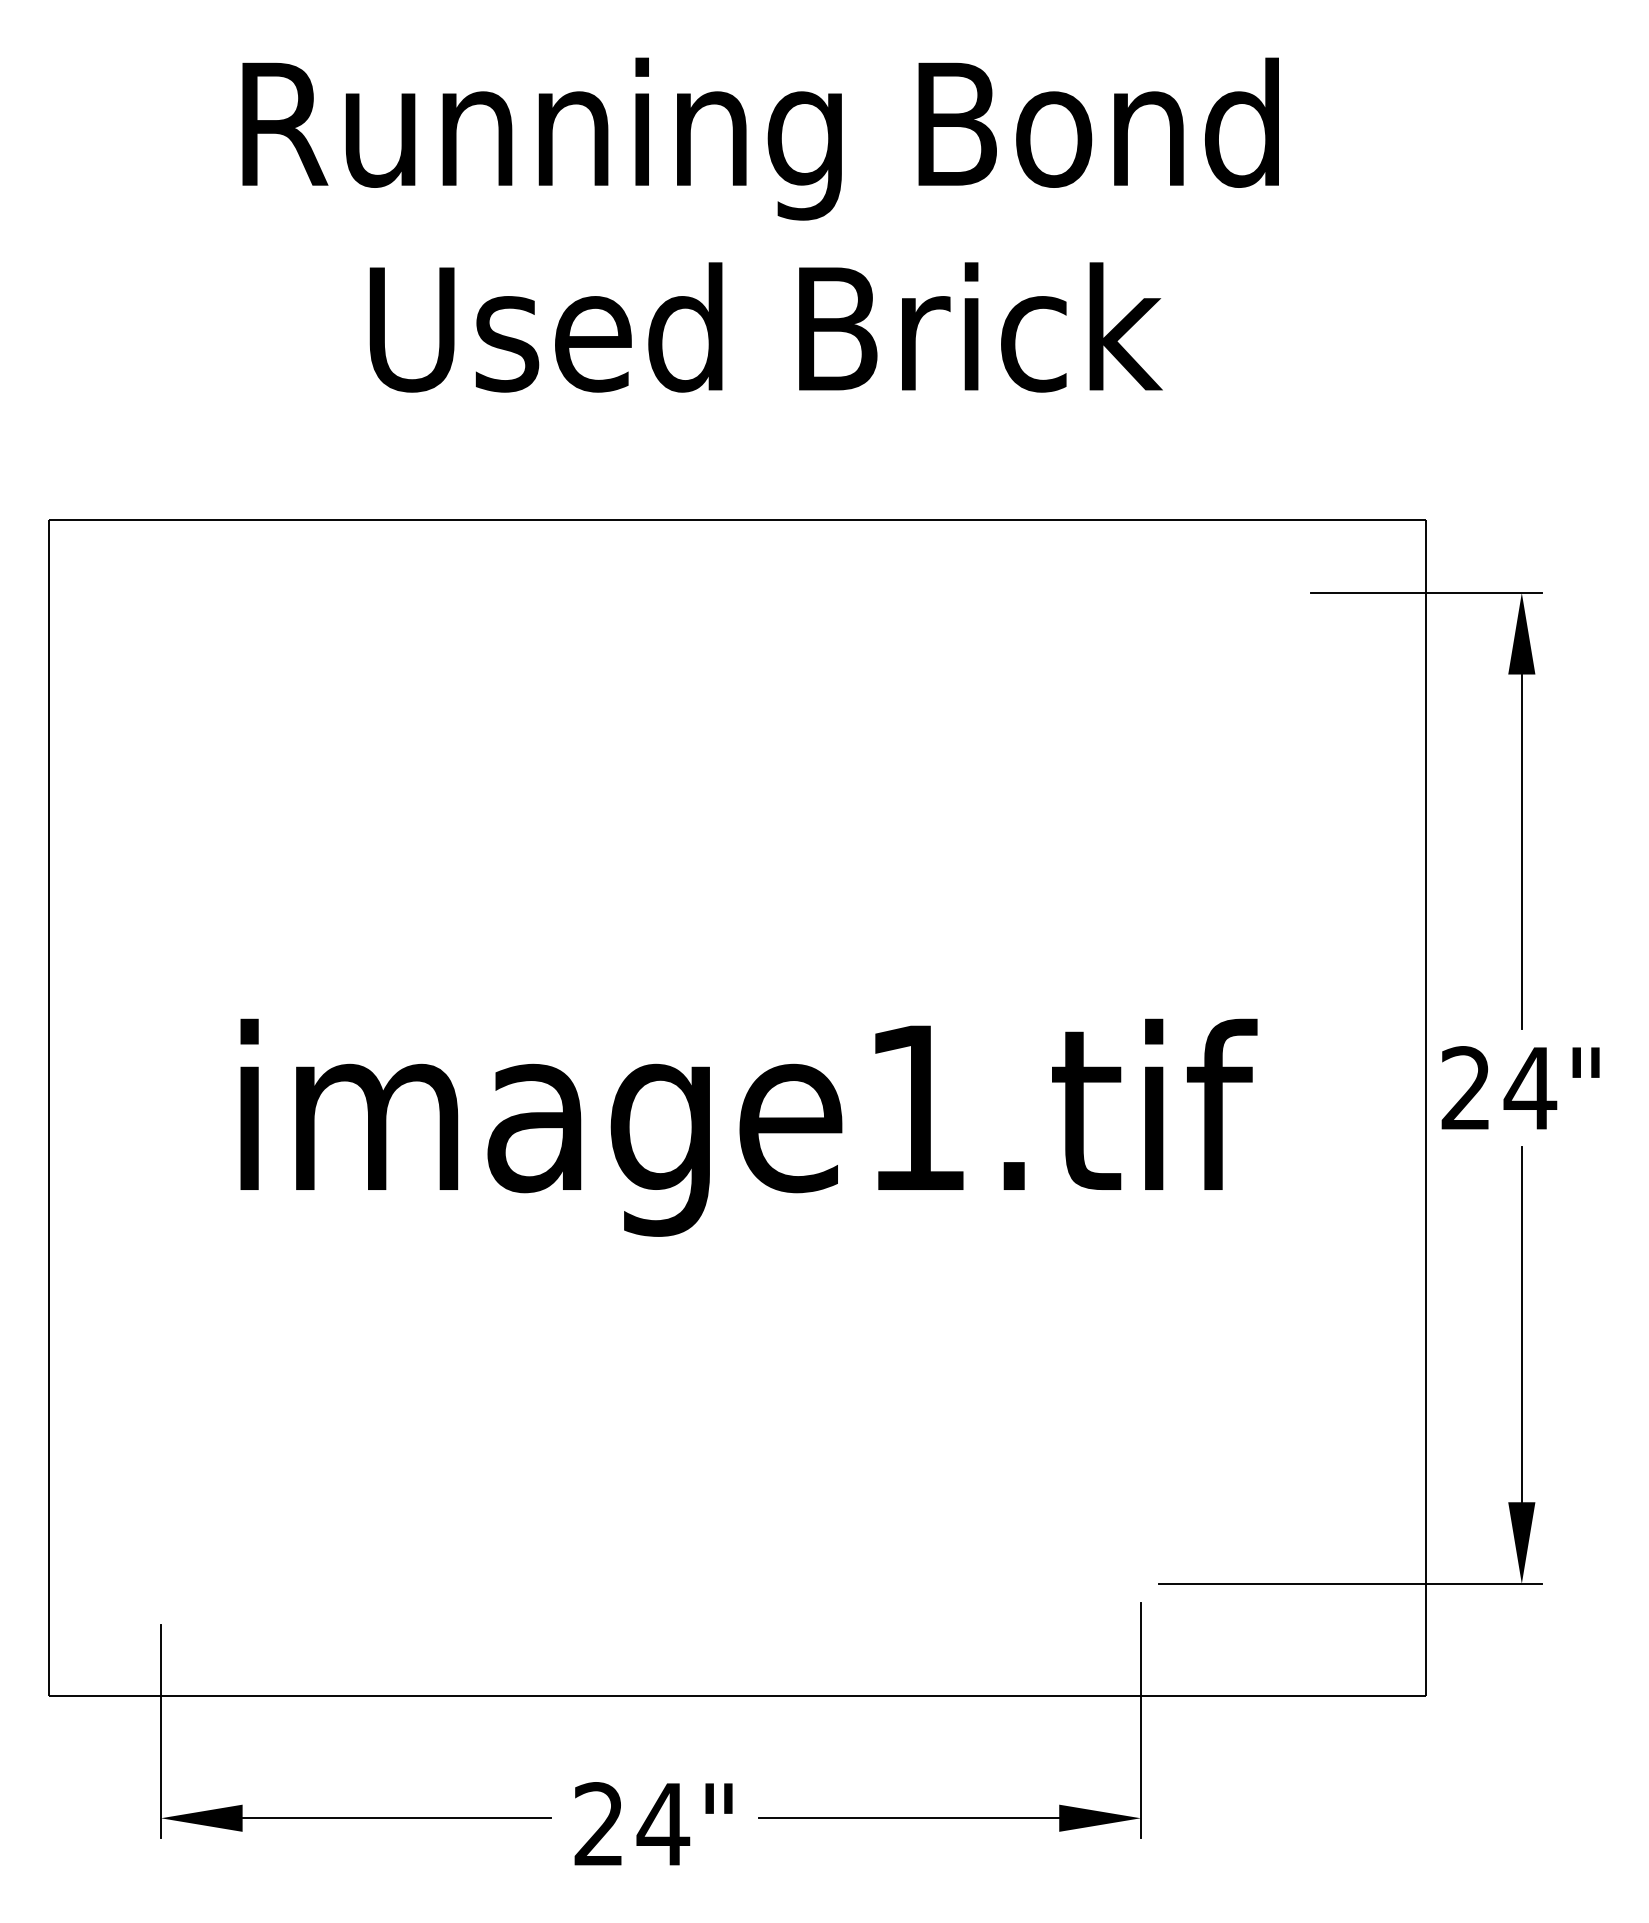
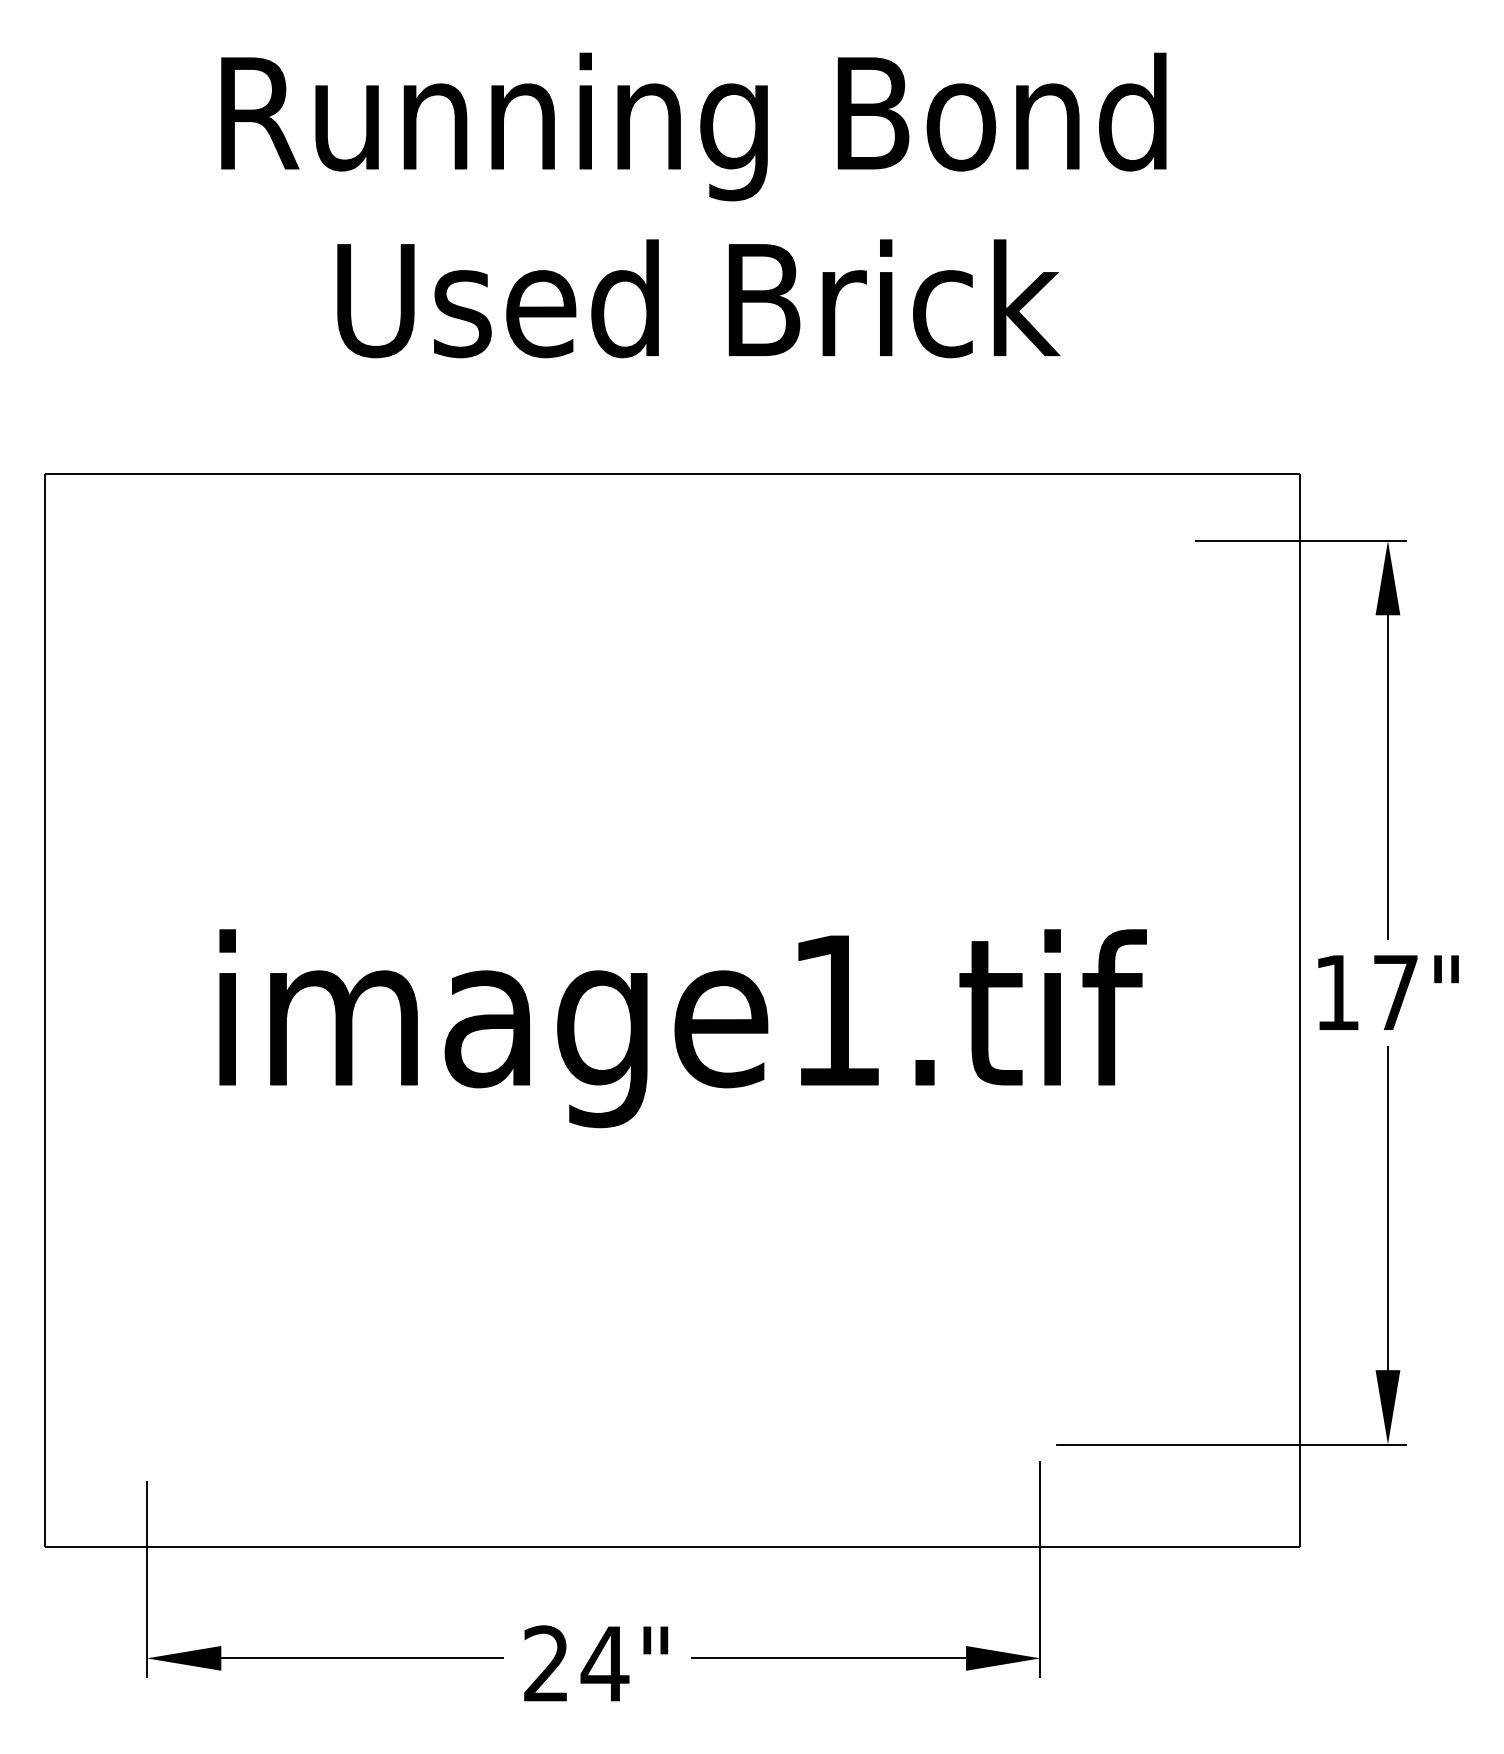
text: (1499, 1087) -> (1367, 991), 24" -> 17"

